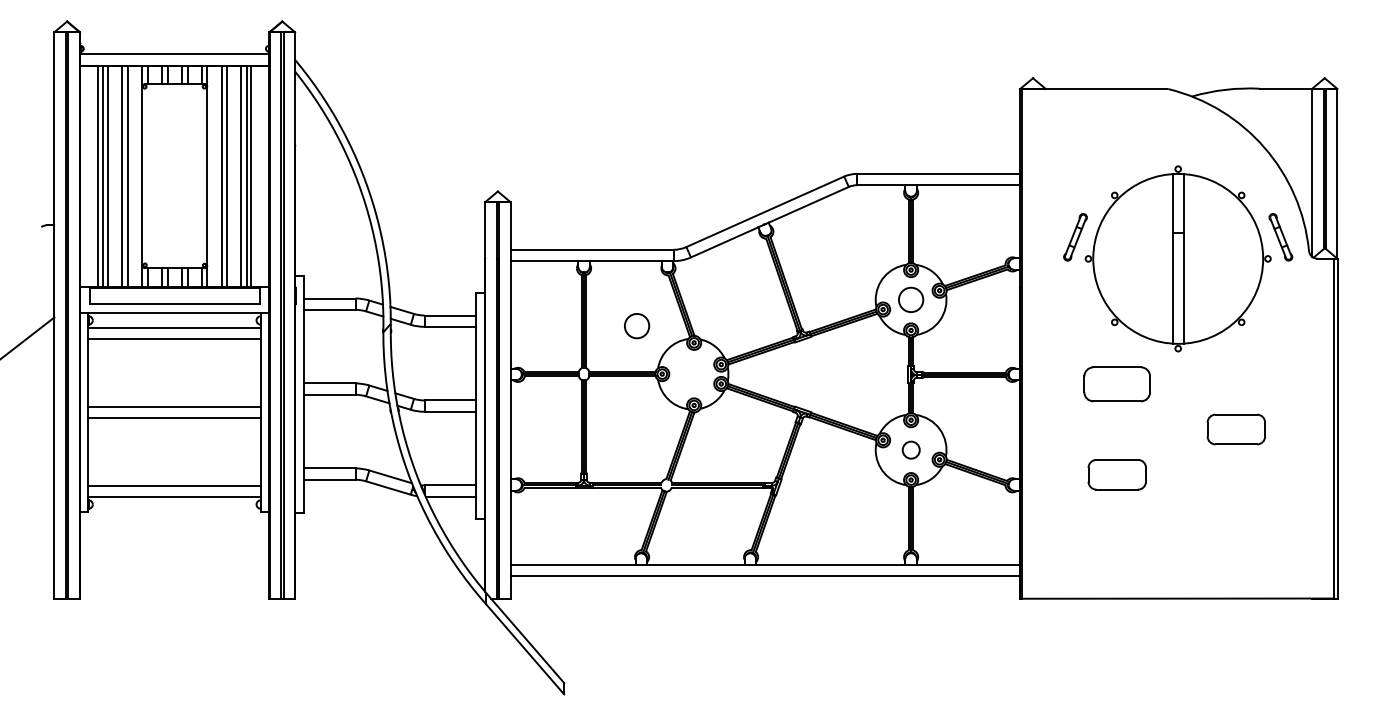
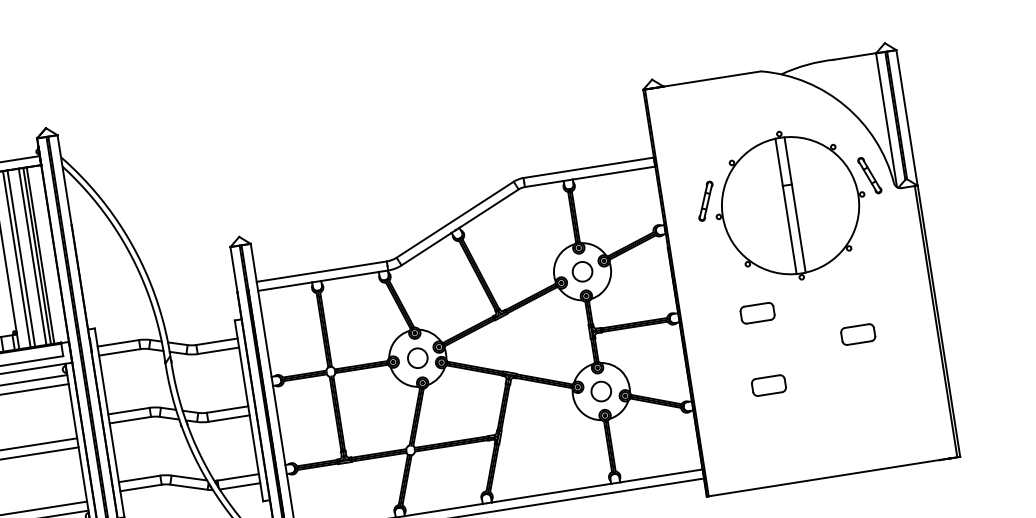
circle: (637, 326) -> (418, 358), moved
part: (1117, 383) -> (757, 312), size x0.62
part: (1235, 429) -> (857, 334), size x0.71
circle: (911, 450) -> (601, 391), size x1.43
part: (1117, 474) -> (769, 385), size x0.71

